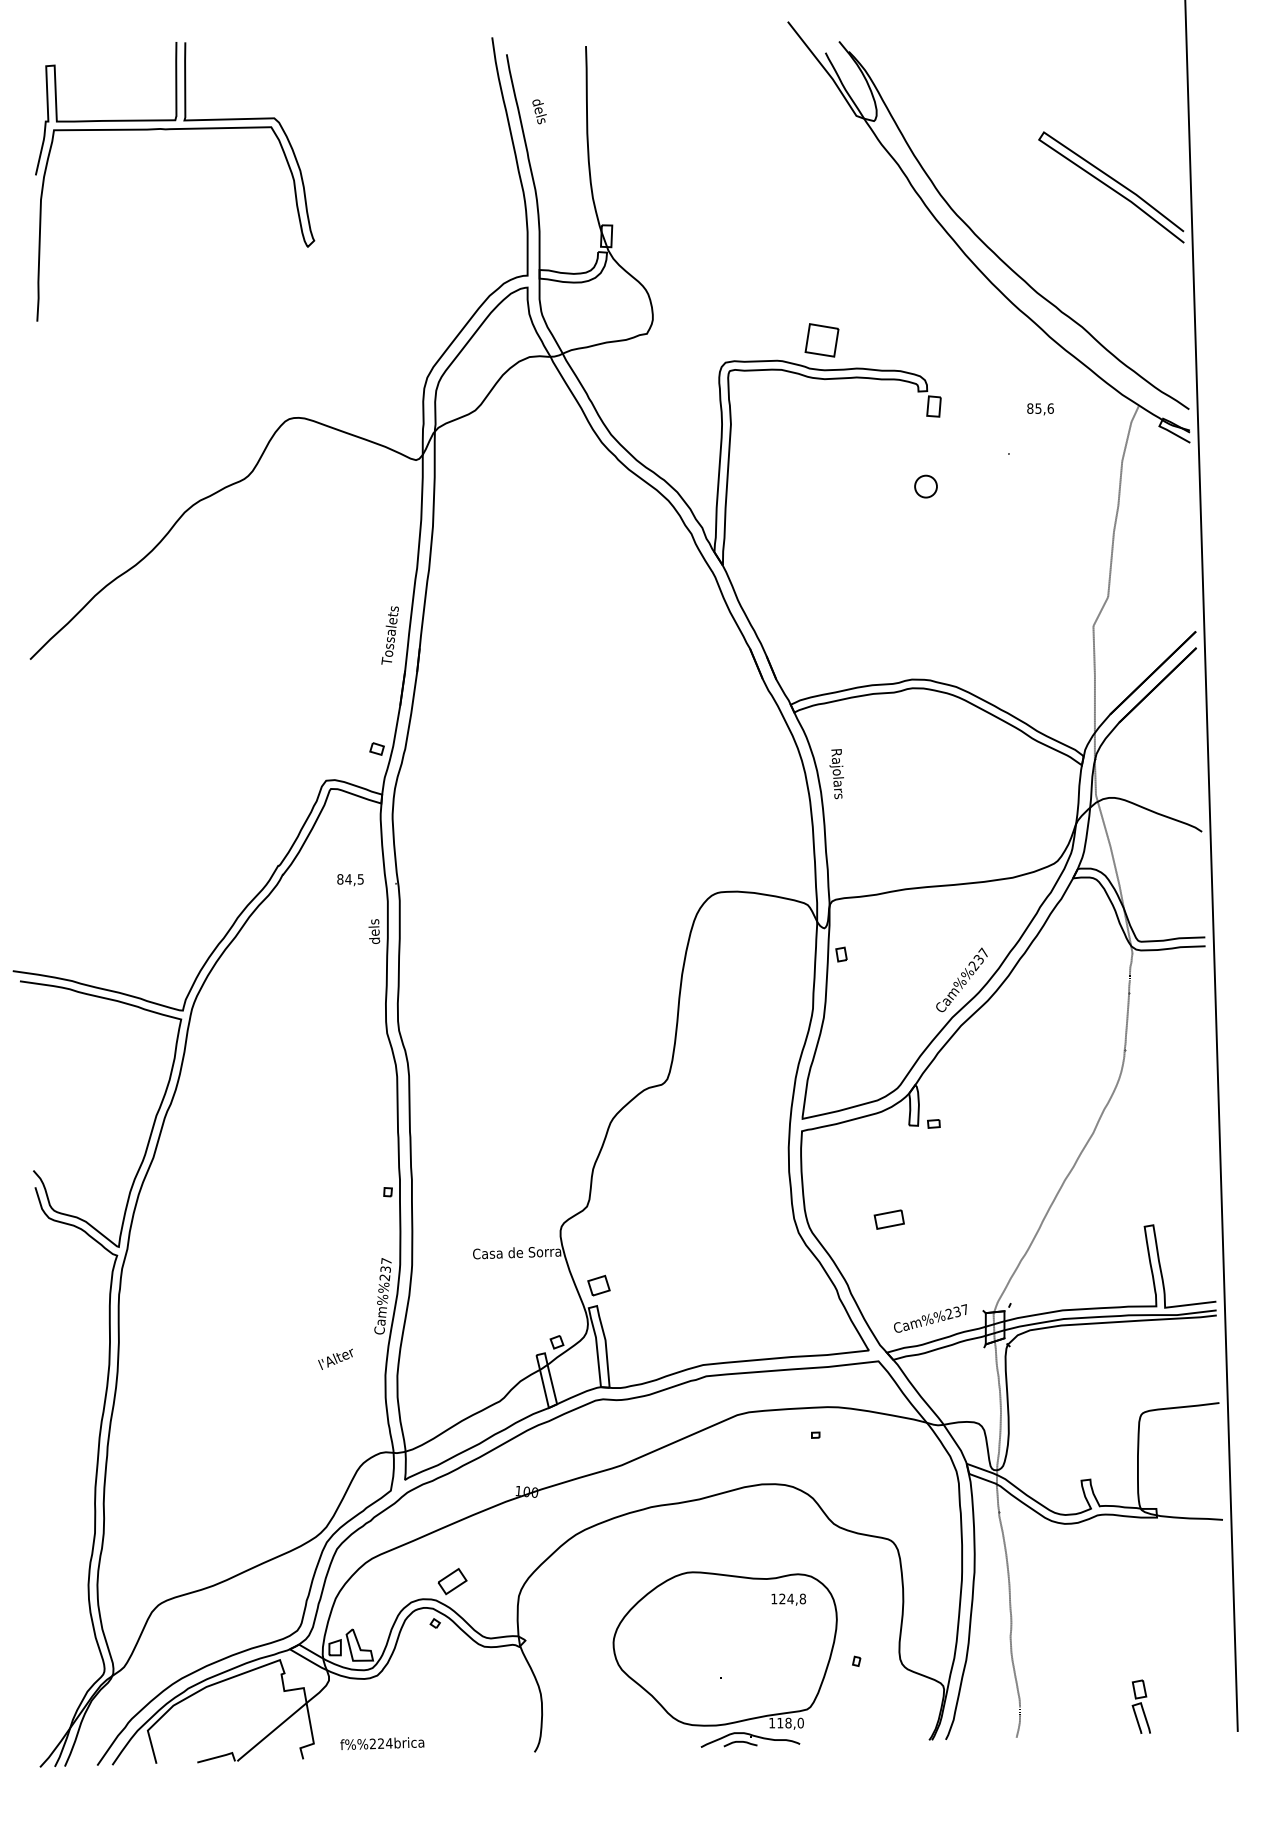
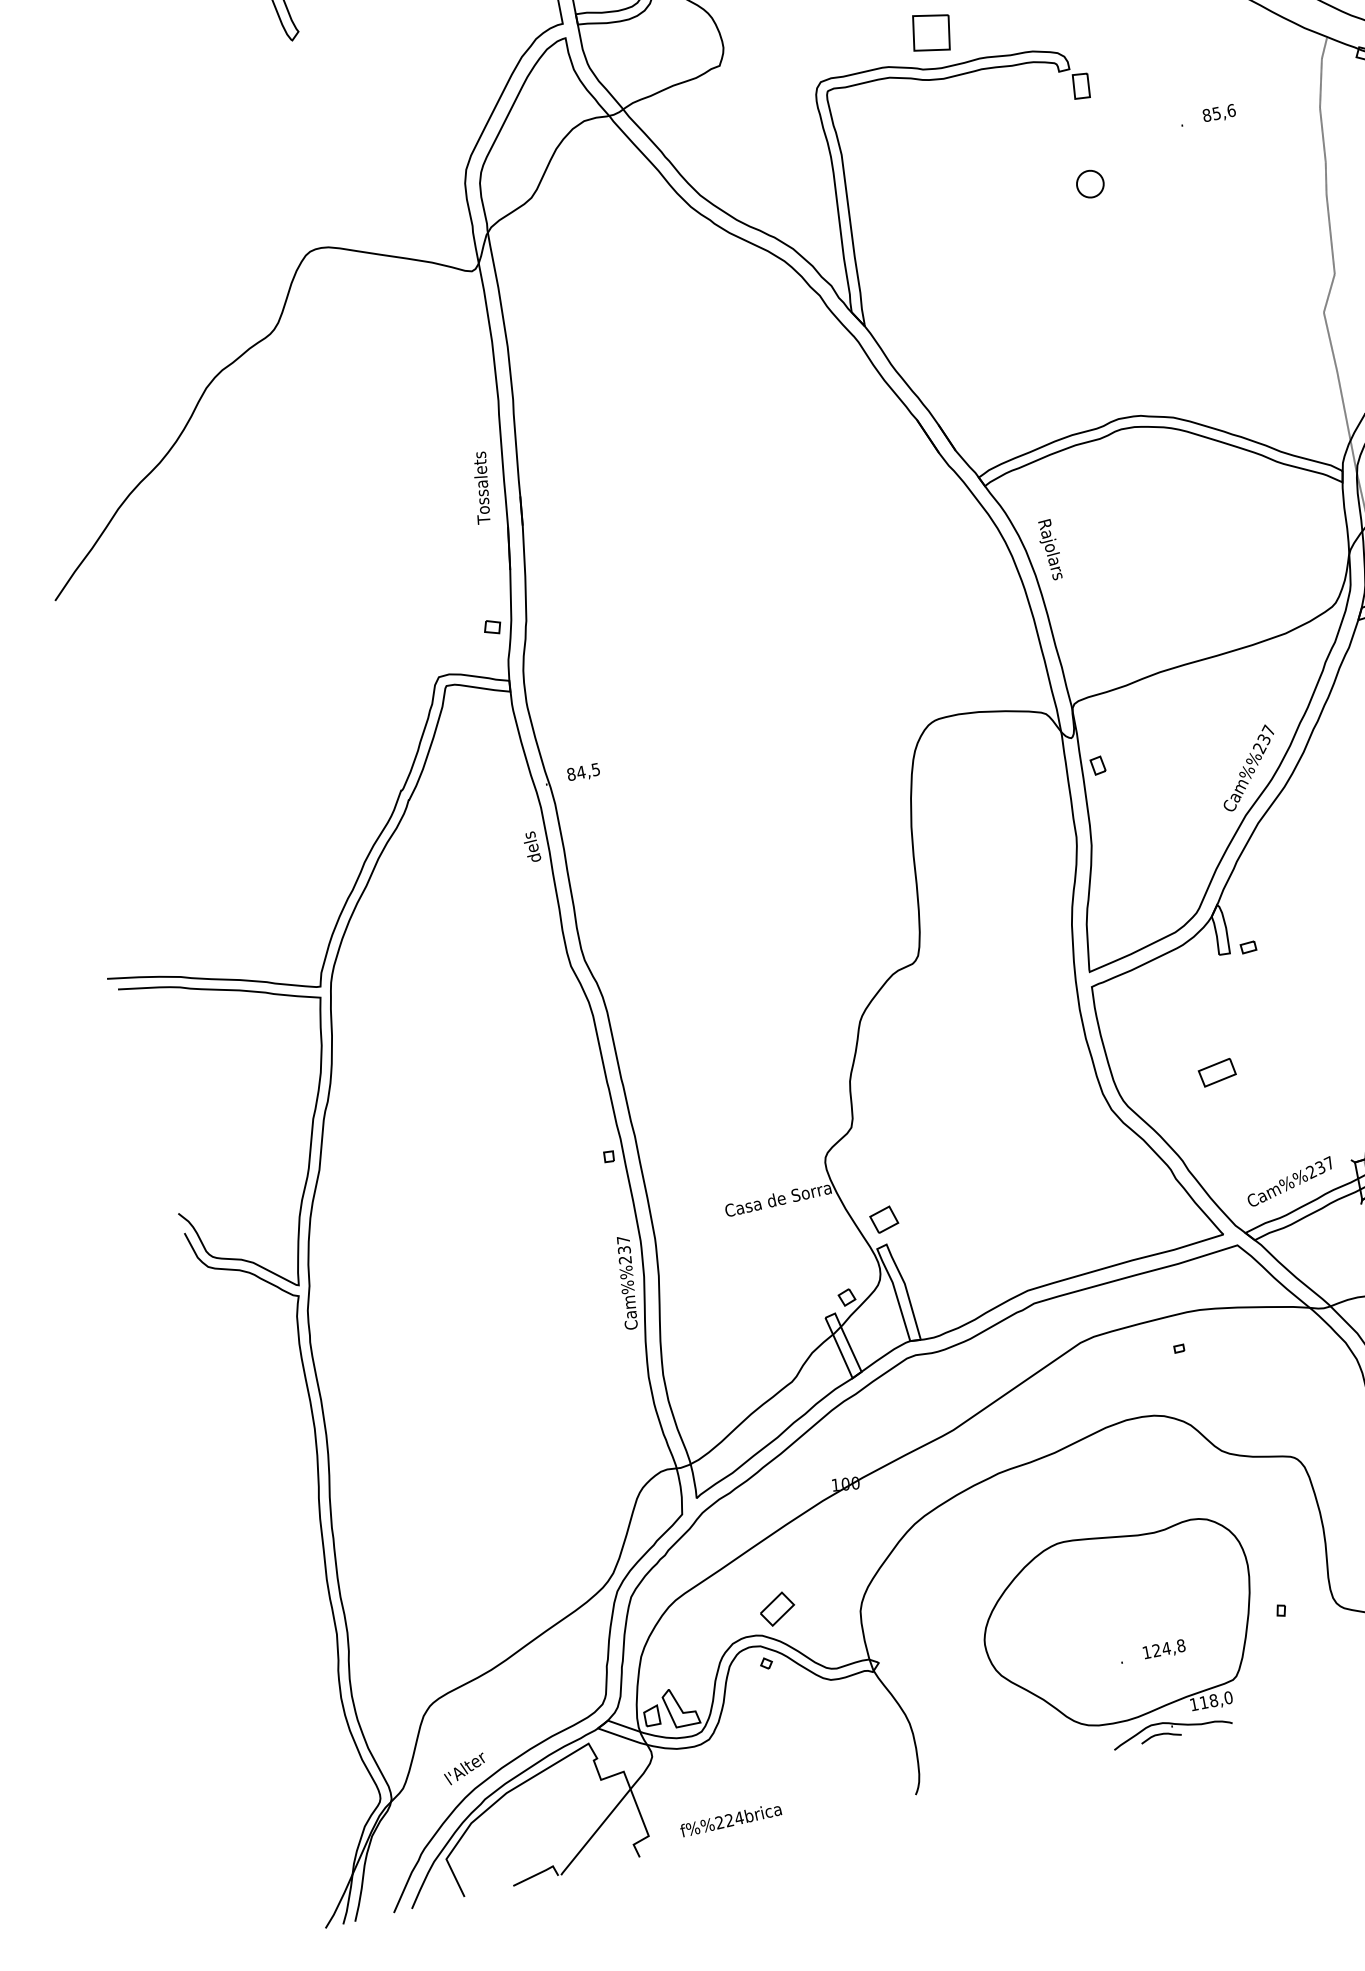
text: (1040, 409) -> (1219, 114), moved
text: (350, 880) -> (583, 773), moved
text: (335, 1358) -> (464, 1768), moved
text: (788, 1599) -> (1164, 1649), moved

